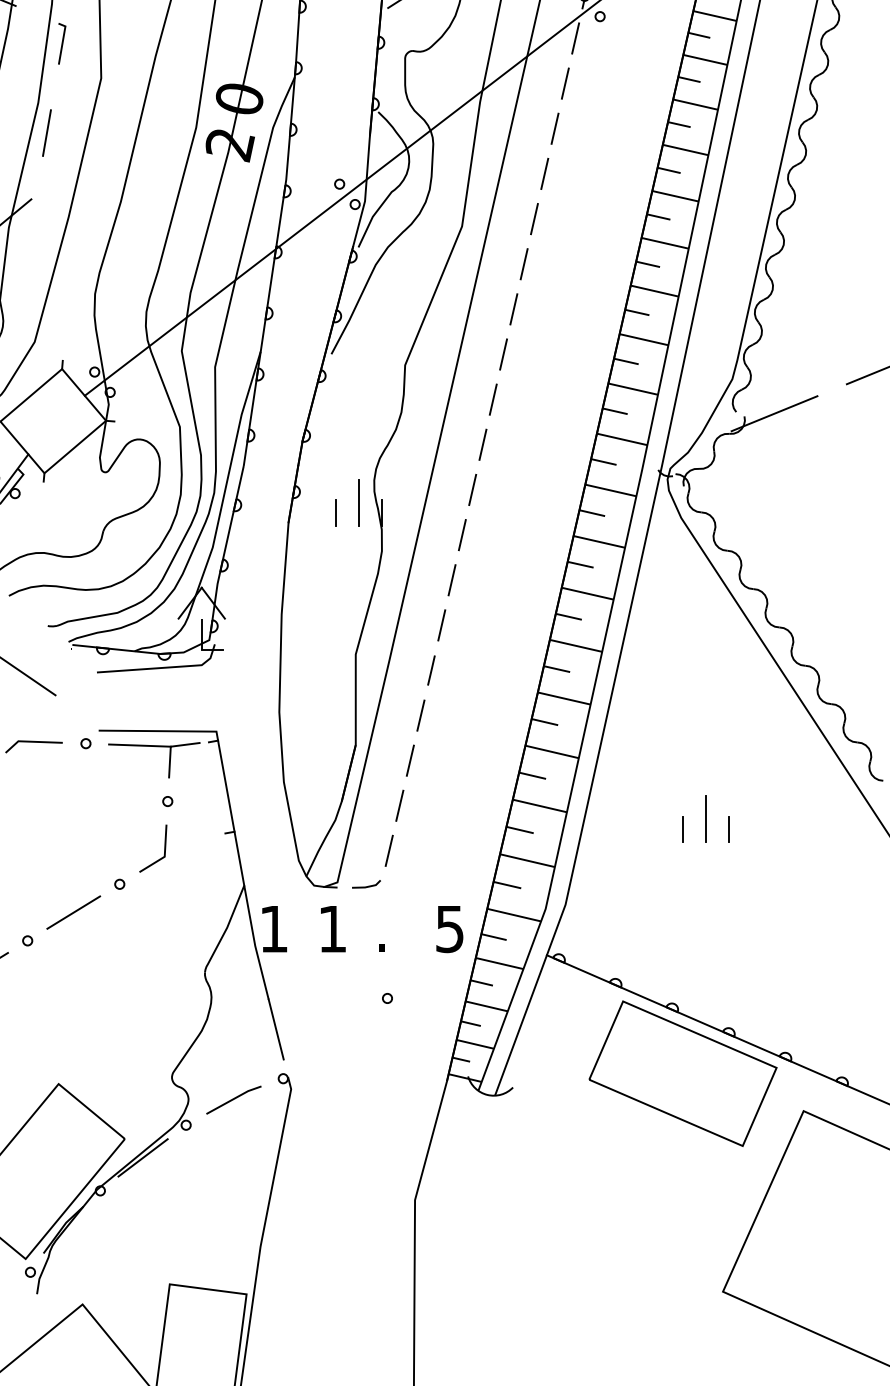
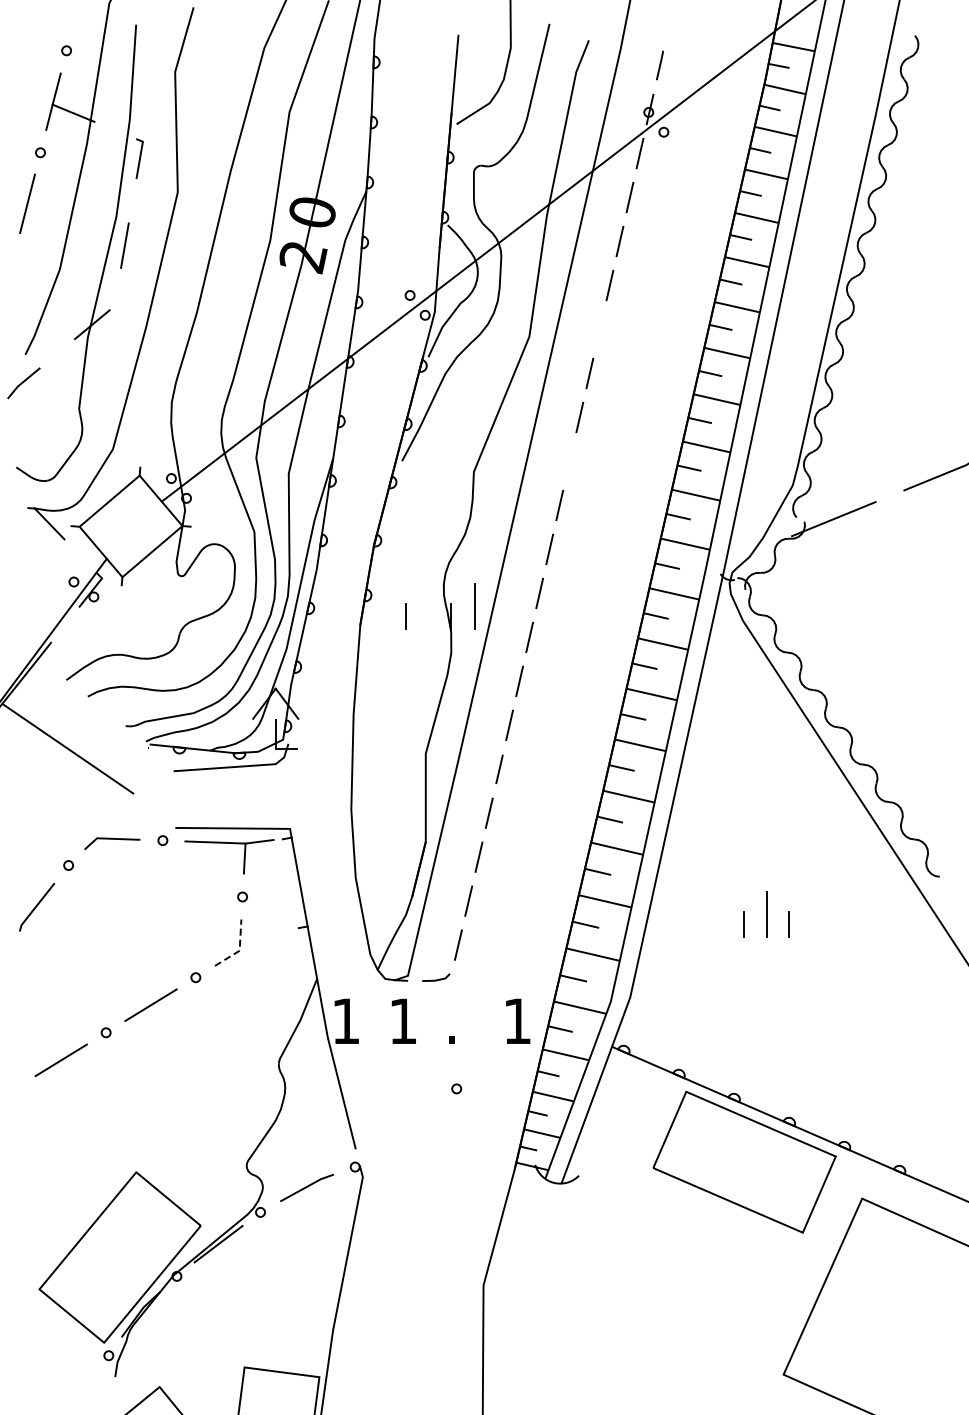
line: (534, 219) -> (599, 329), removed
line: (503, 354) -> (569, 461), removed
line: (358, 503) -> (474, 606), moved
line: (164, 855) -> (239, 949), solid -> dashed
text: (449, 929) -> (517, 1021), 5 -> 1

